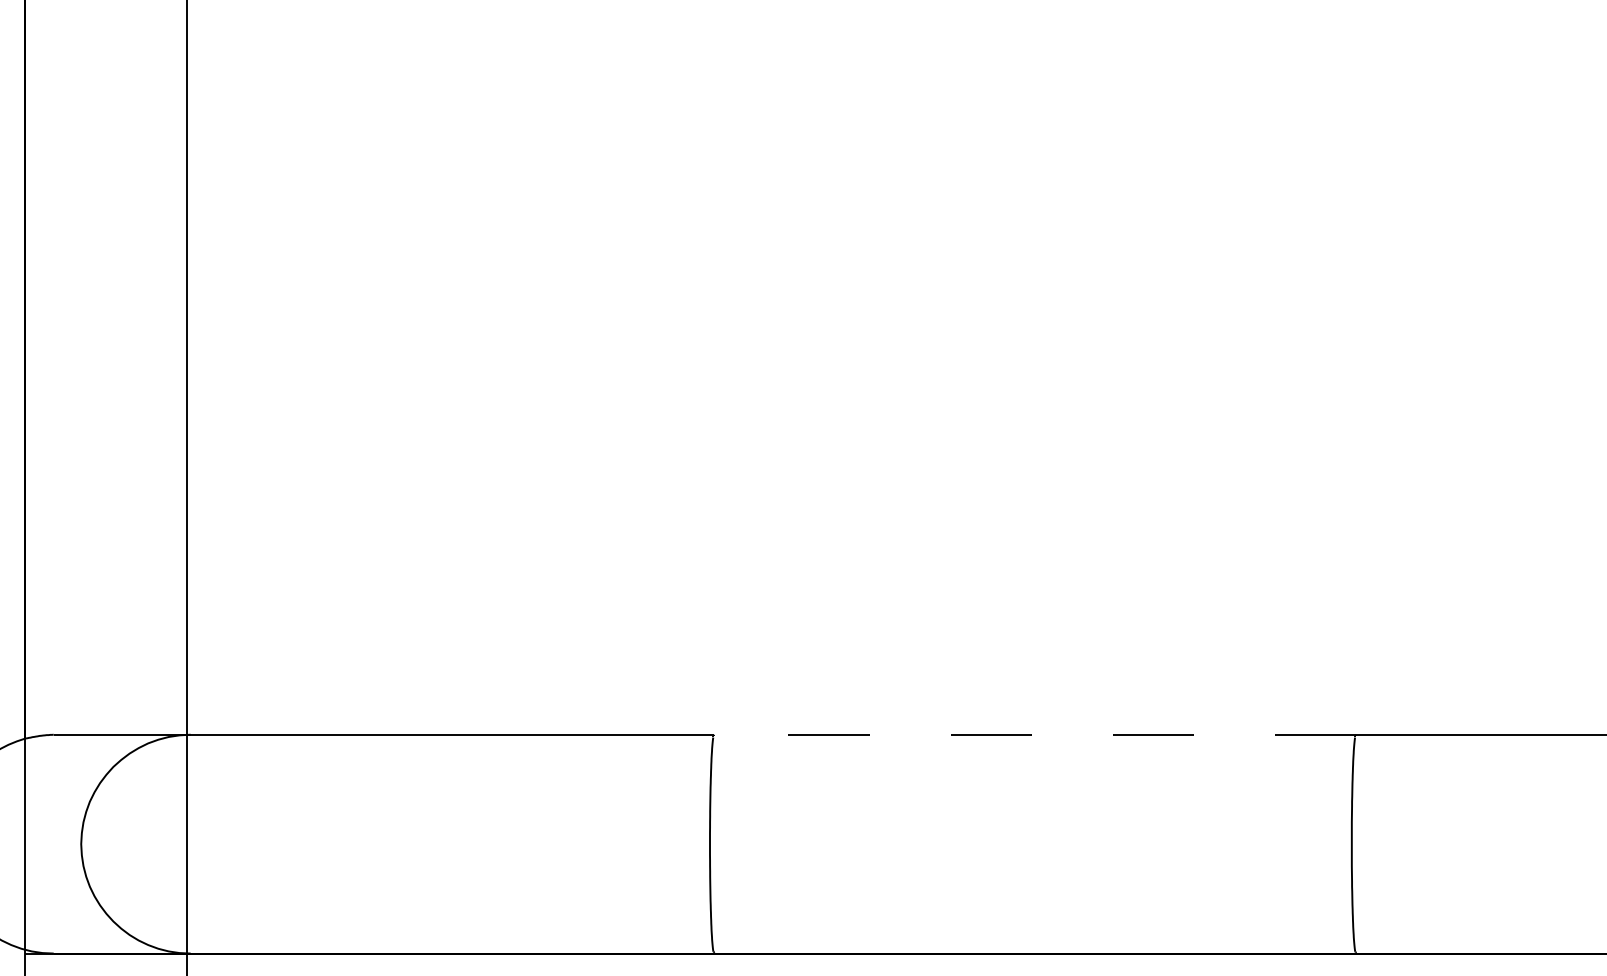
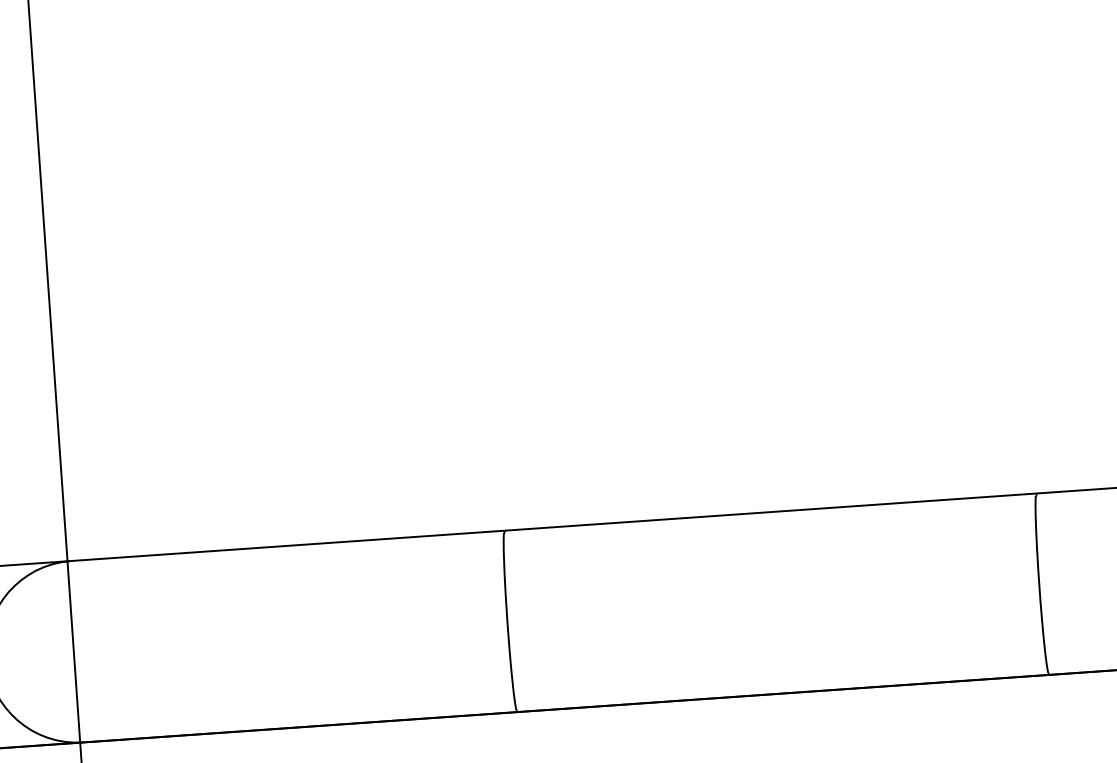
line: (1035, 734) -> (770, 511), dashed -> solid

